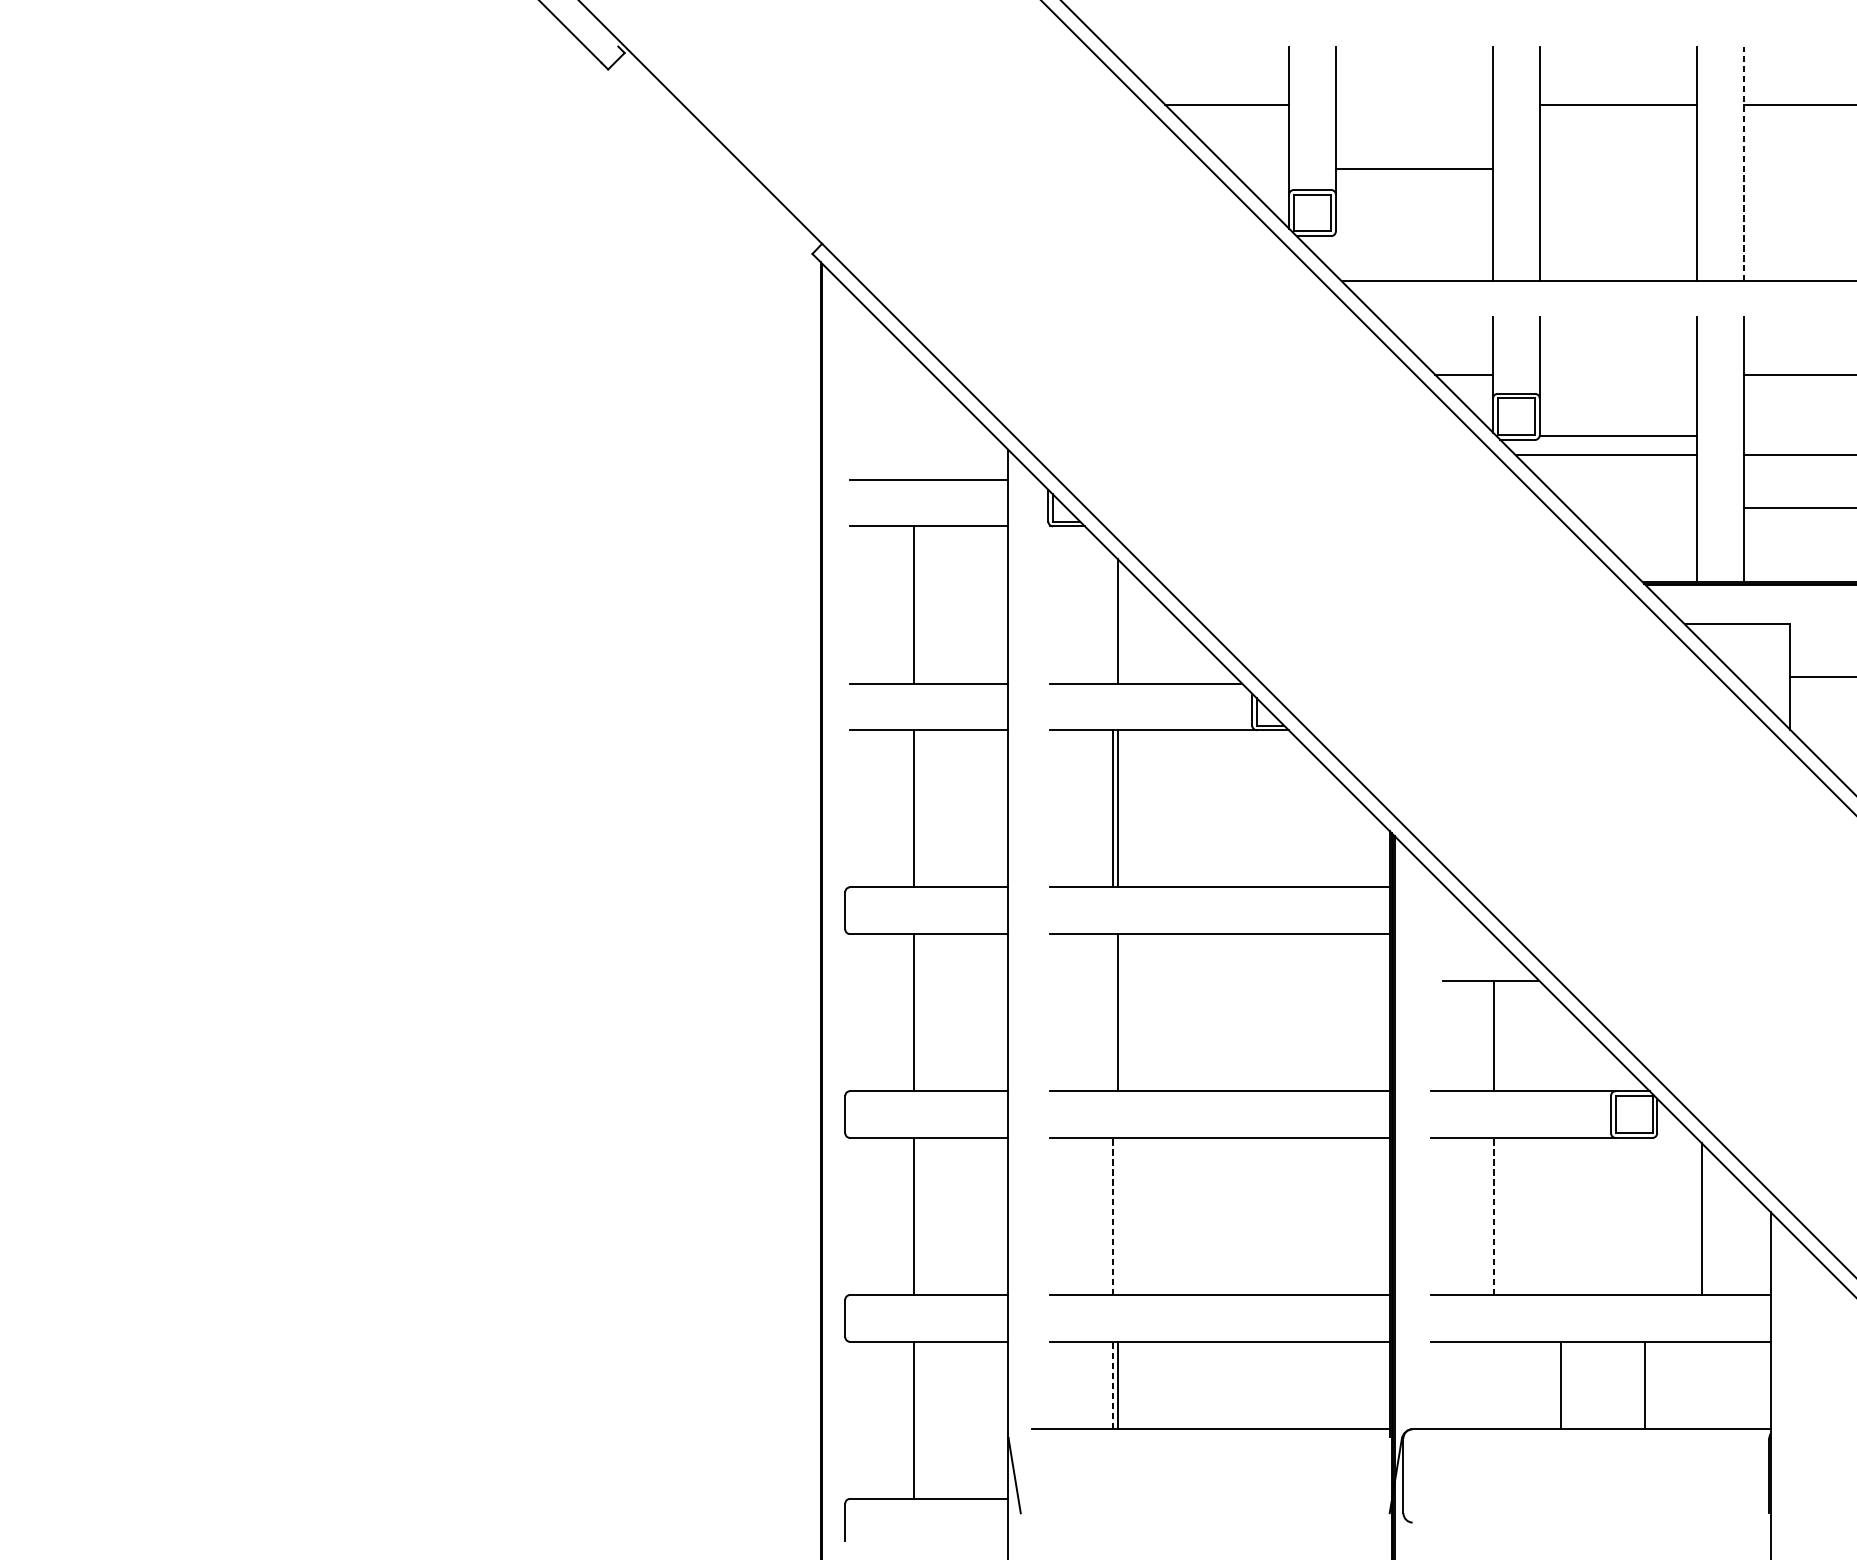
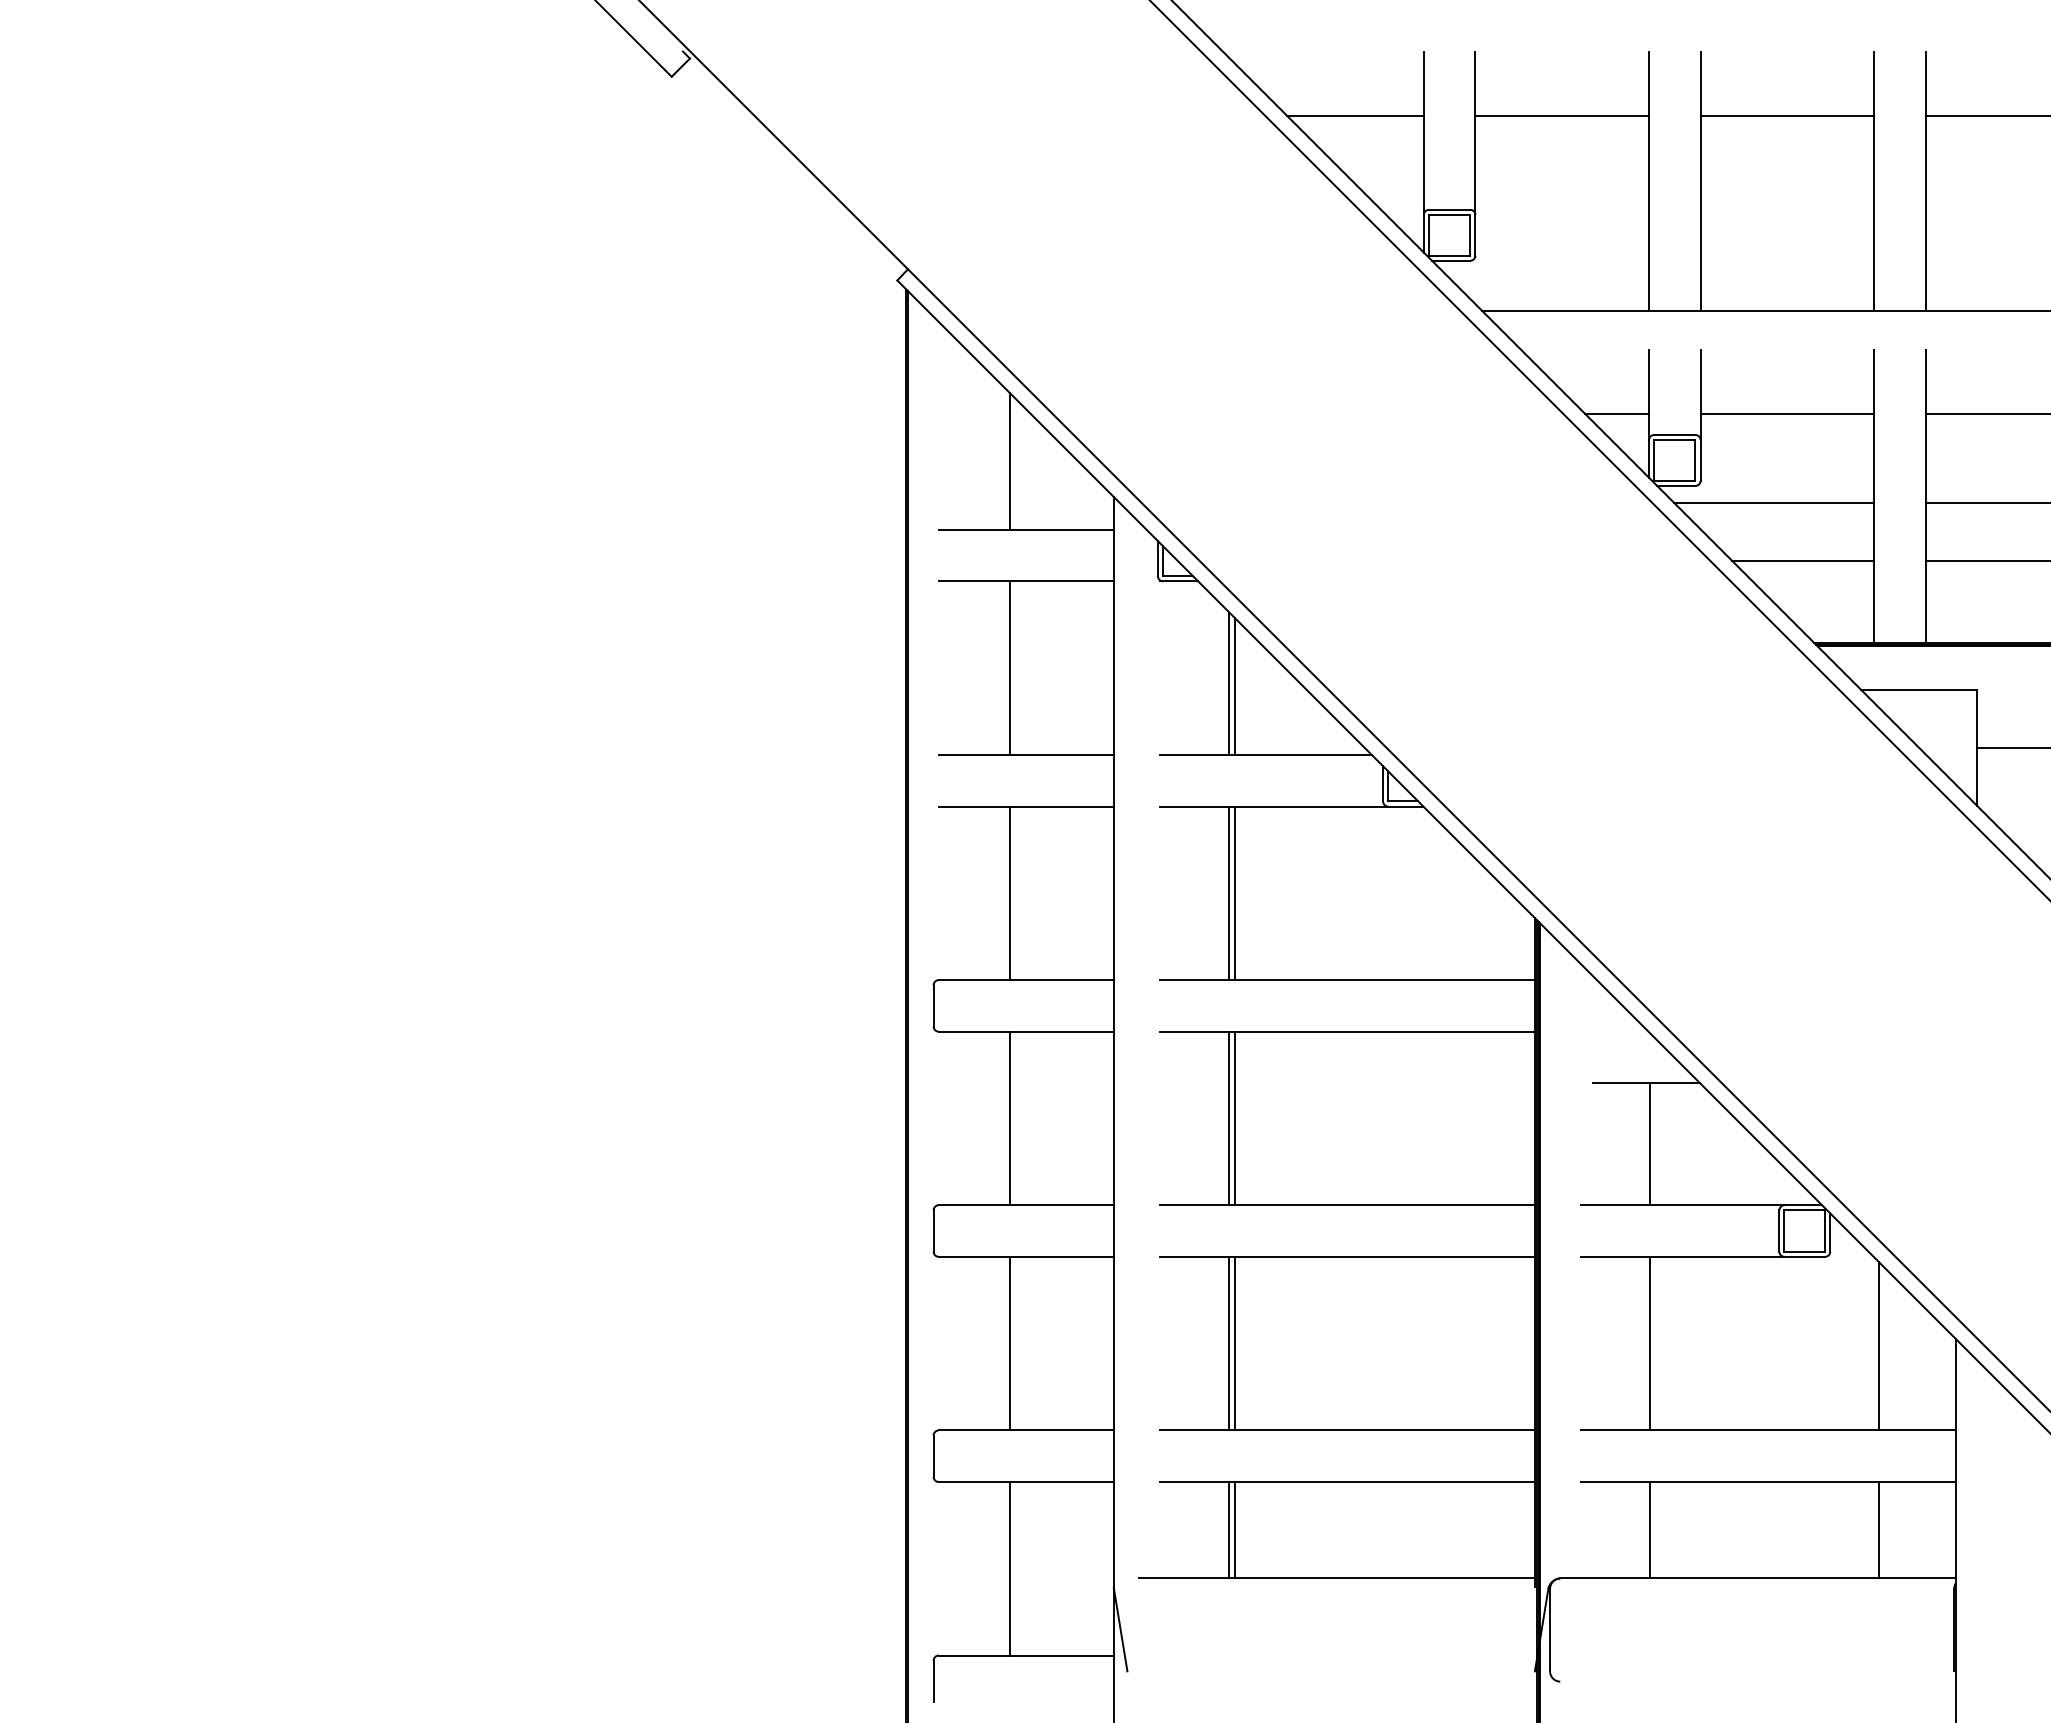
line: (1743, 164) -> (1925, 181), dashed -> solid
line: (1414, 168) -> (1562, 115), moved
line: (914, 417) -> (1009, 461), added
line: (1618, 436) -> (1787, 414), moved
line: (1631, 507) -> (1802, 560), added
line: (1113, 618) -> (1229, 683), added
line: (1113, 1012) -> (1229, 1118), added
line: (1113, 1216) -> (1229, 1343), dashed -> solid
line: (1117, 1216) -> (1234, 1343), added
line: (1494, 1216) -> (1650, 1343), dashed -> solid
line: (1113, 1384) -> (1229, 1529), dashed -> solid
line: (1561, 1384) -> (1650, 1529), moved
line: (1645, 1384) -> (1879, 1529), moved

